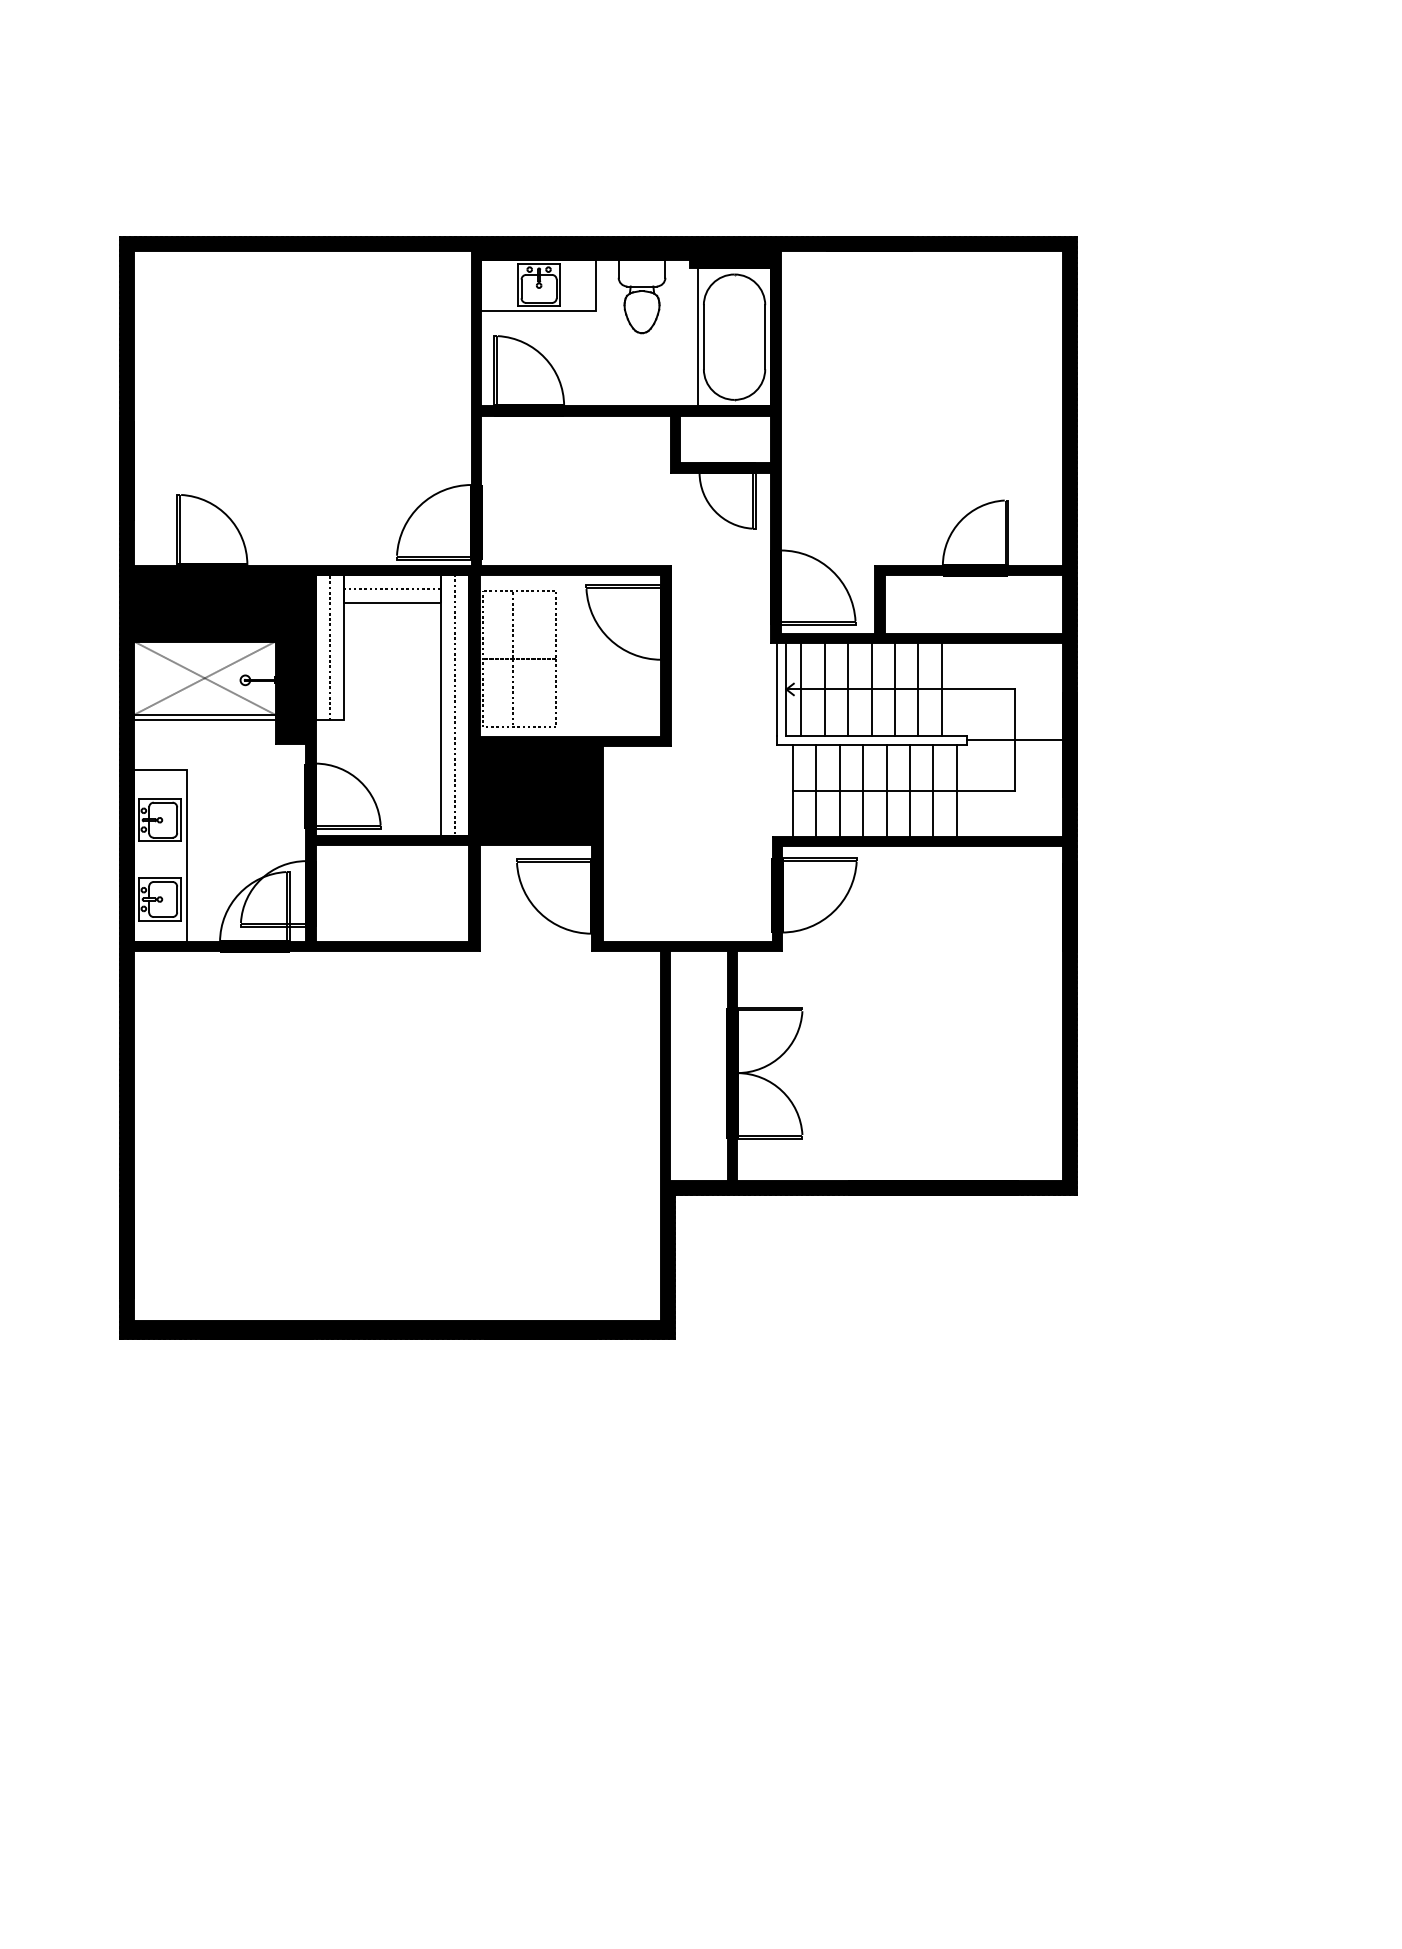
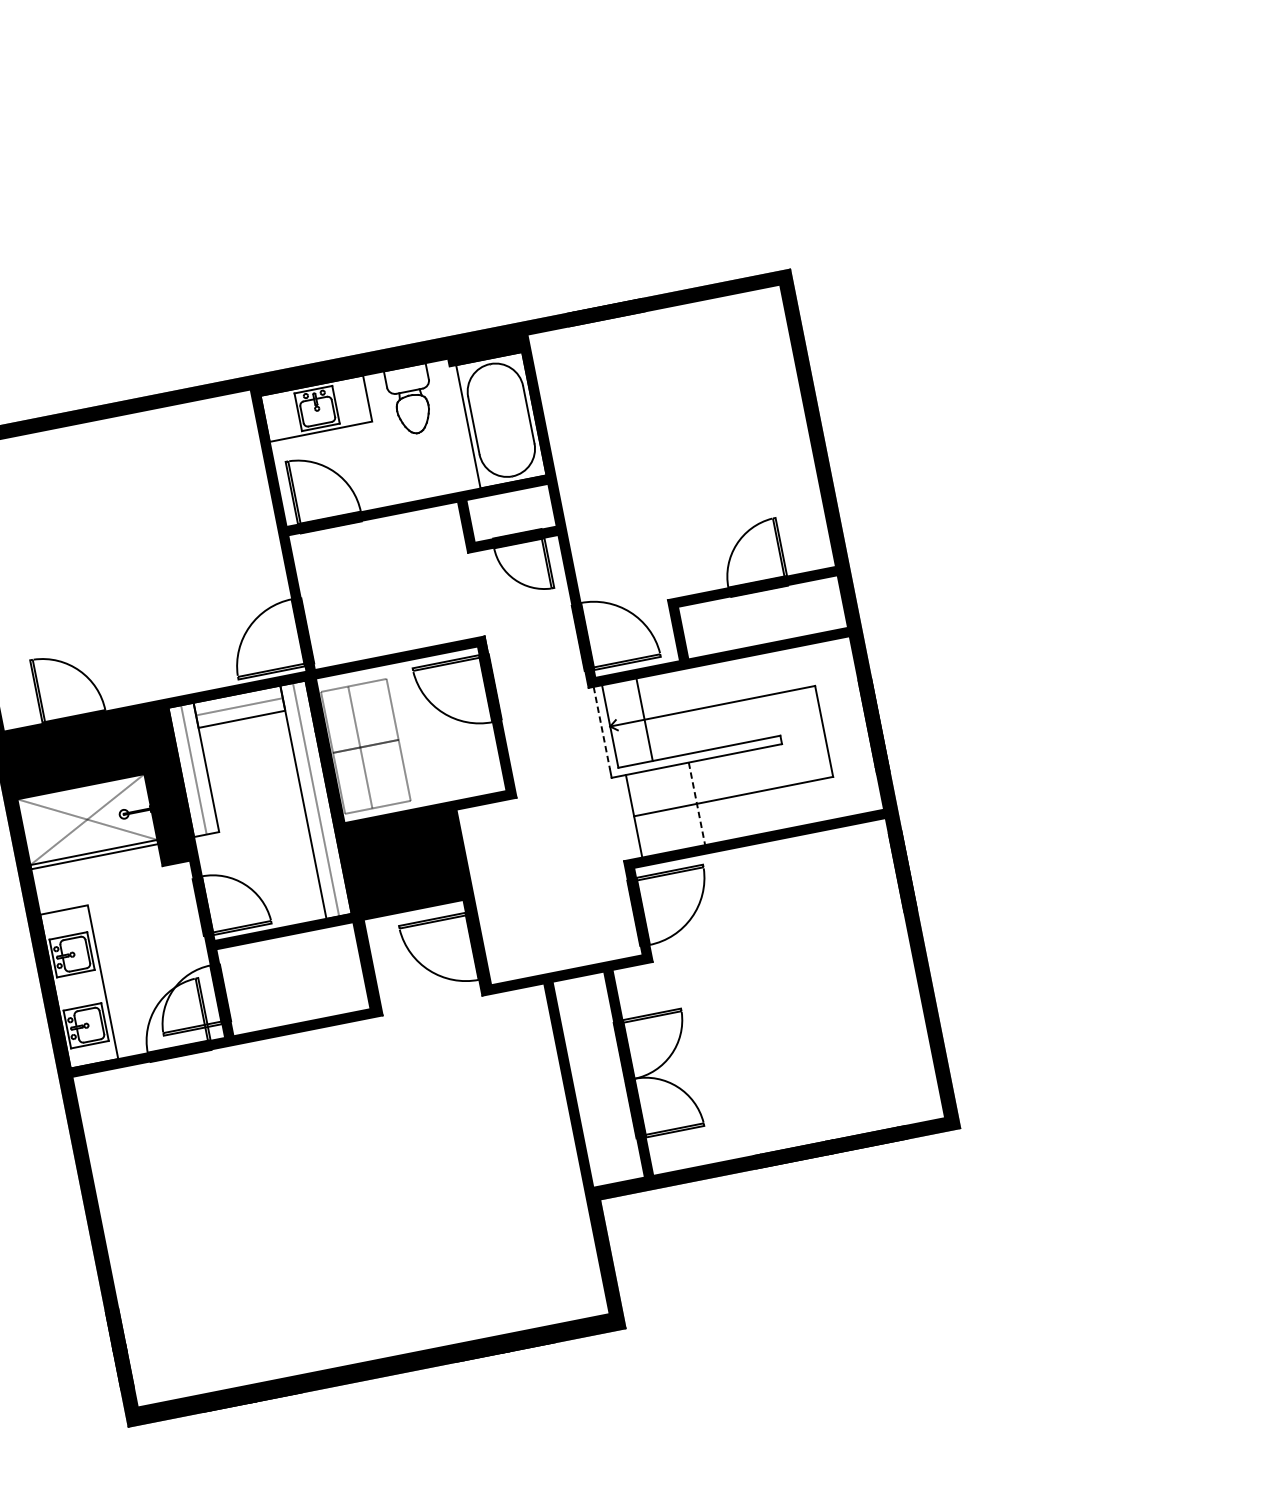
line: (777, 689) -> (602, 728), solid -> dashed
line: (801, 689) -> (623, 723), removed
line: (848, 689) -> (665, 715), removed
line: (871, 689) -> (686, 711), removed
line: (894, 689) -> (707, 707), removed
line: (918, 689) -> (728, 703), removed
line: (941, 689) -> (749, 699), removed
line: (1014, 740) -> (823, 731), removed
line: (816, 790) -> (655, 811), removed
line: (839, 790) -> (675, 807), removed
line: (886, 790) -> (717, 799), removed
line: (909, 790) -> (738, 795), removed
line: (933, 790) -> (759, 790), removed
line: (956, 790) -> (780, 786), removed
line: (863, 791) -> (697, 804), solid -> dashed

